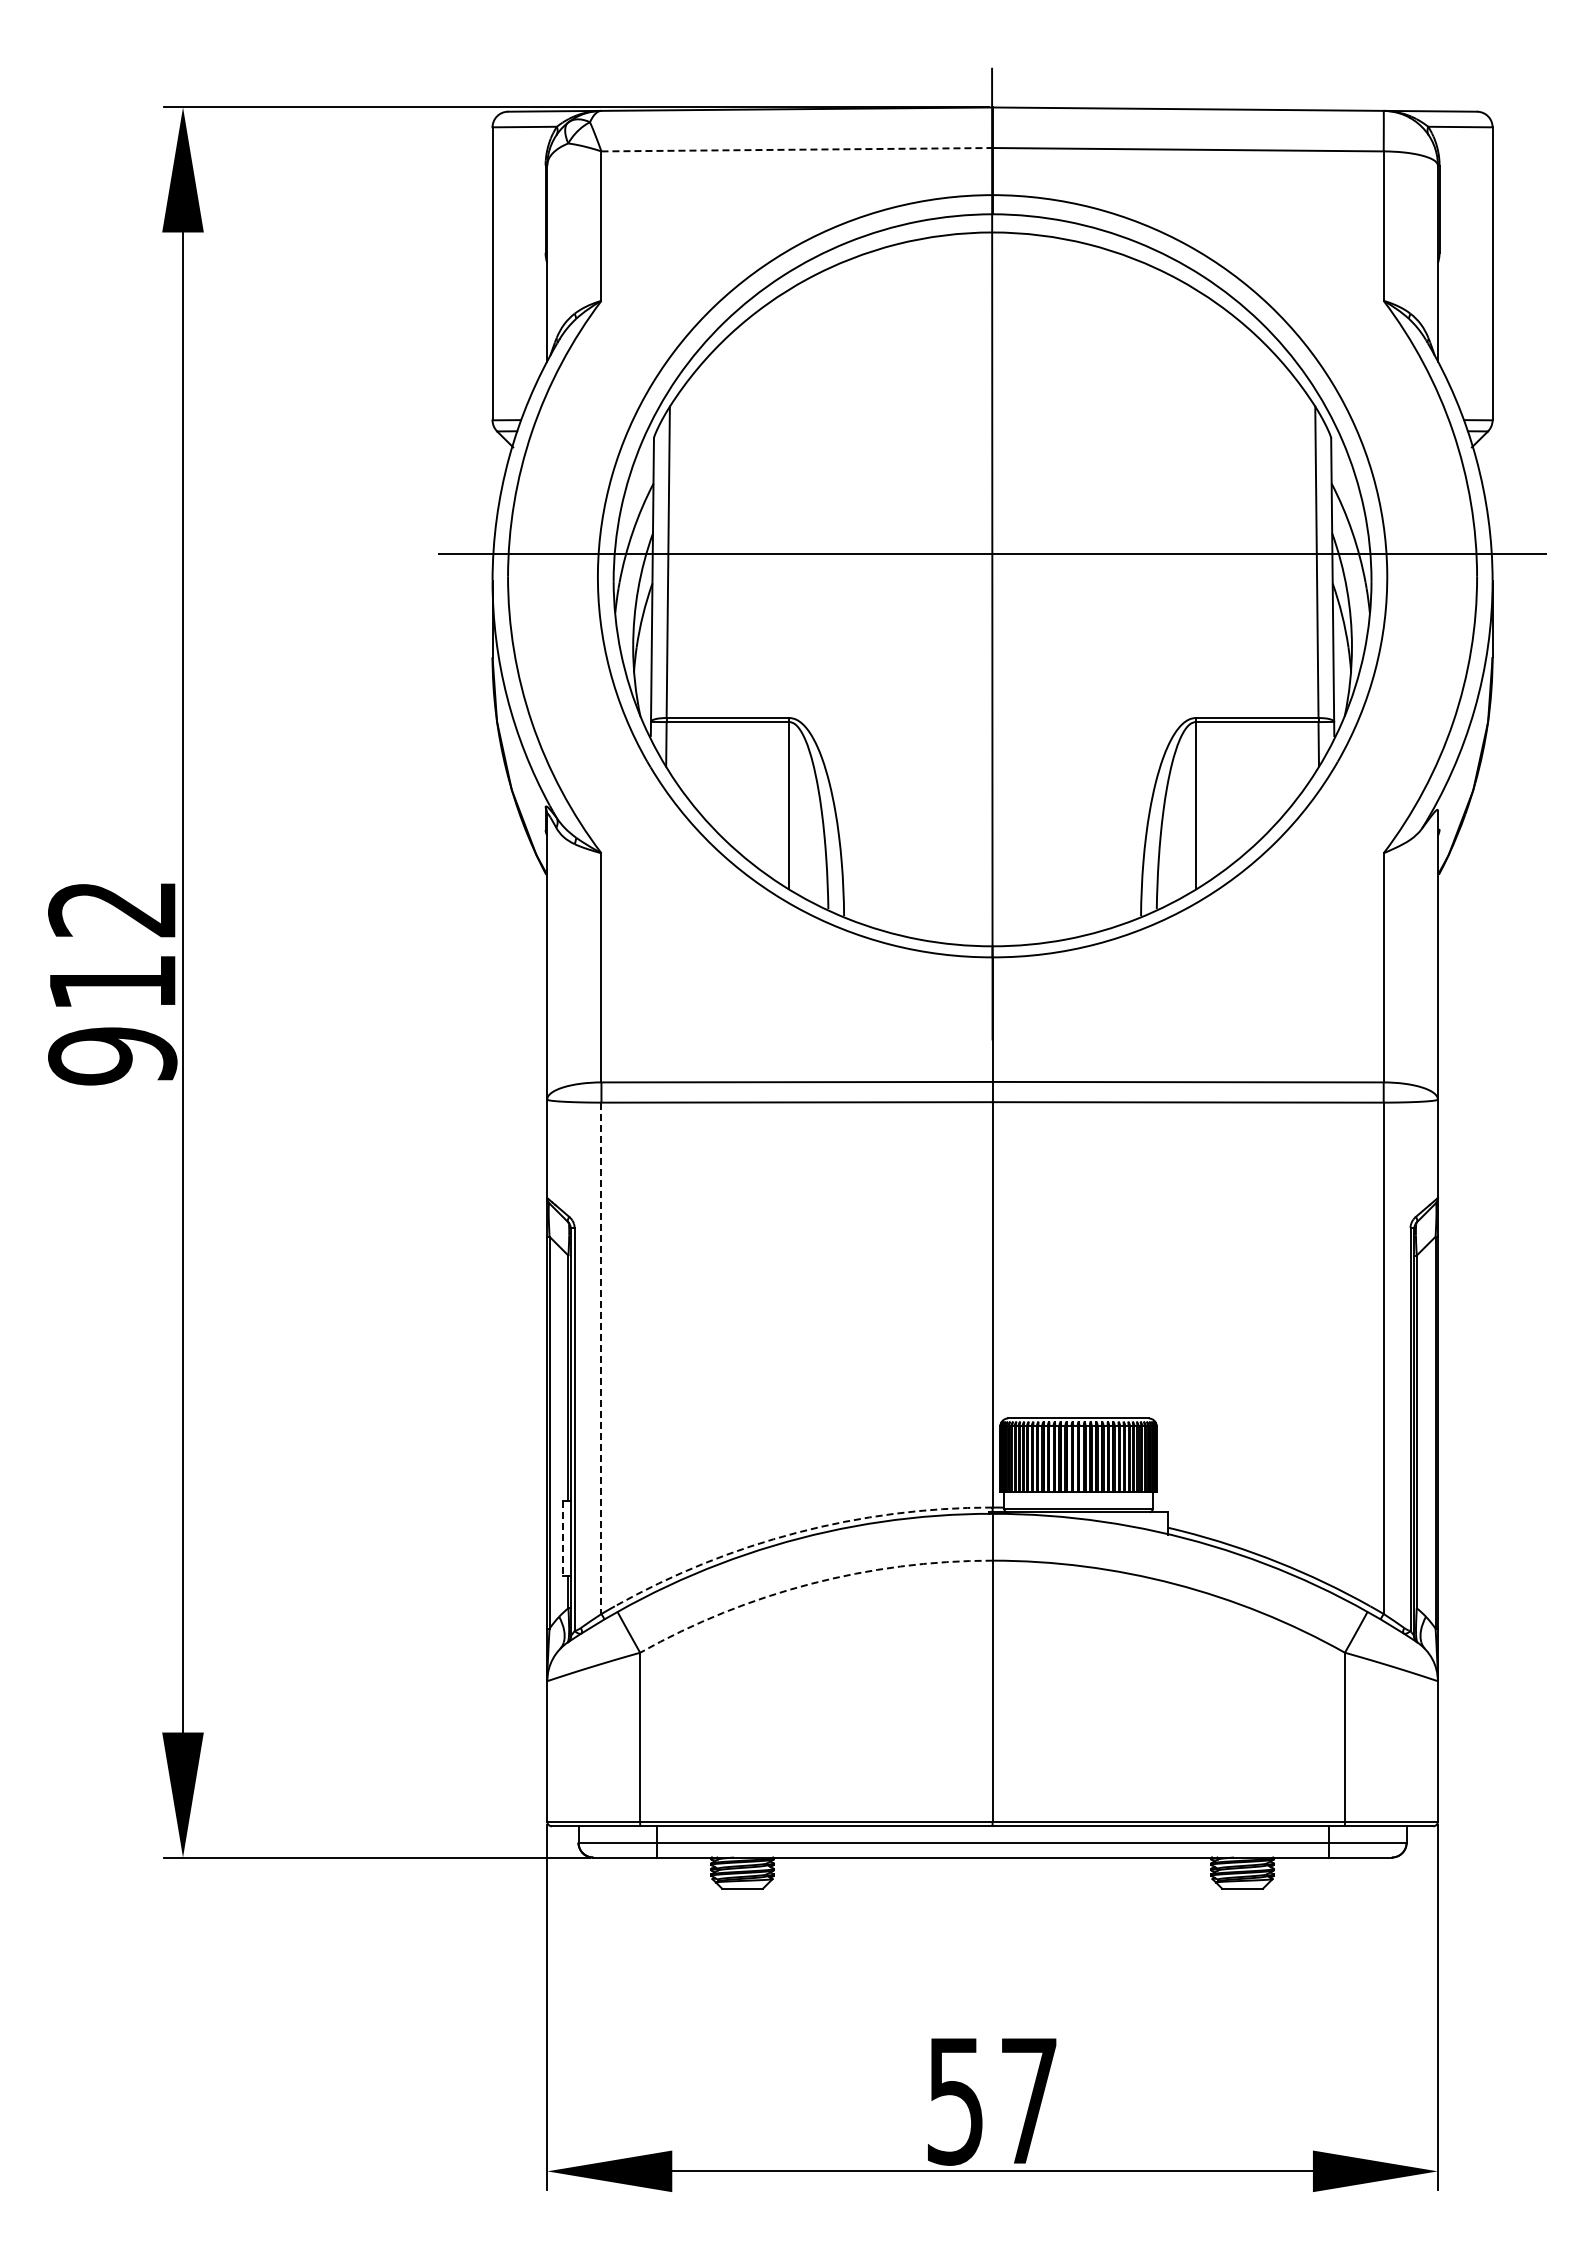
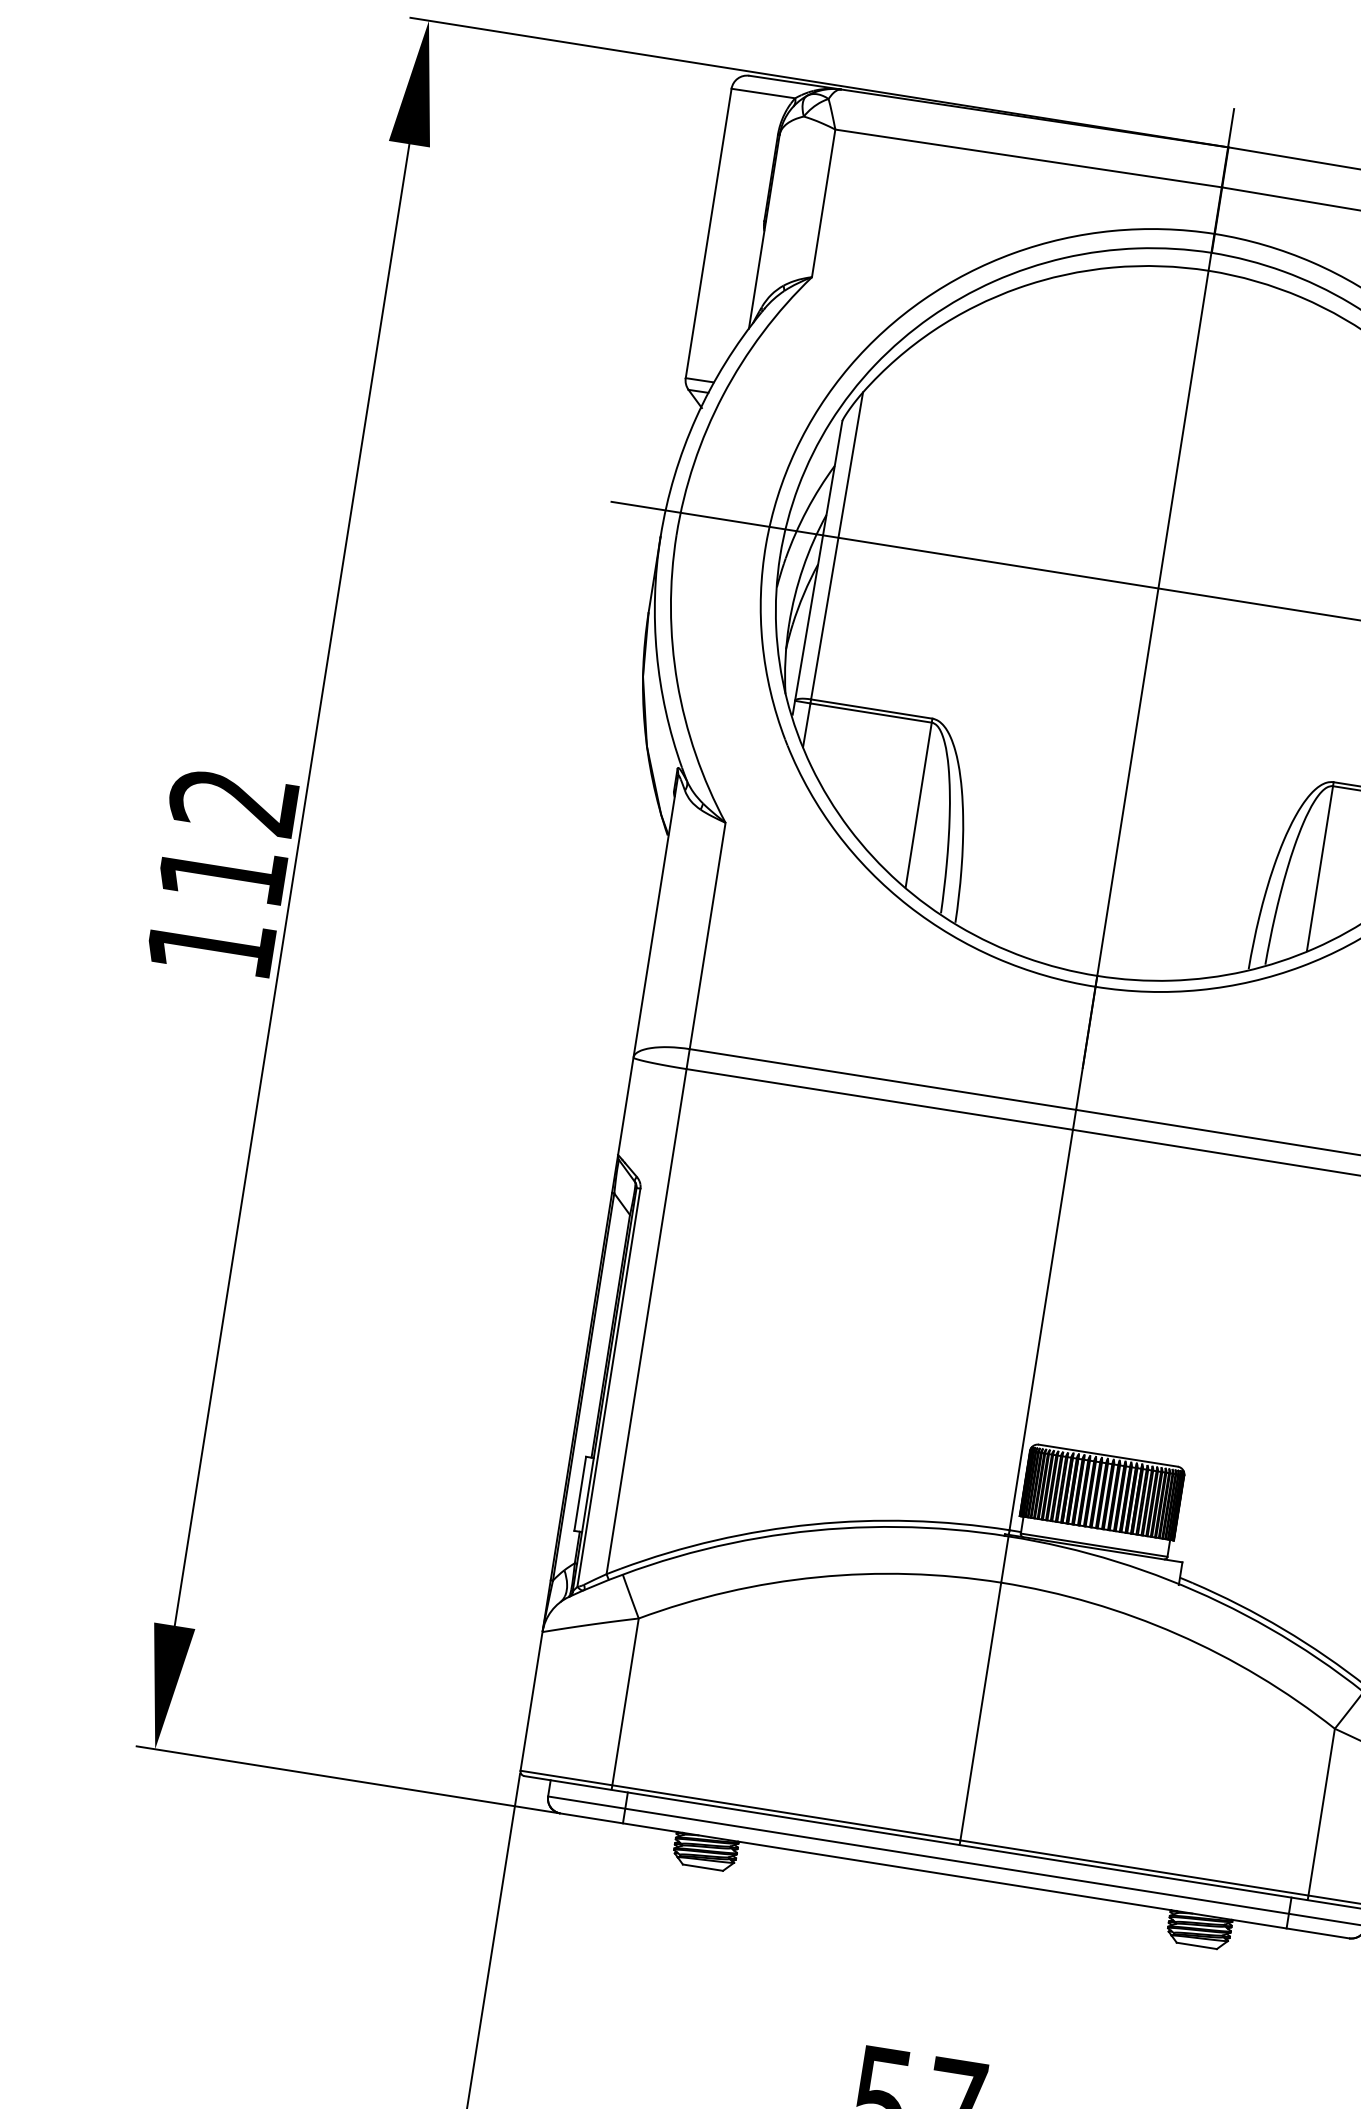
line: (797, 149) -> (1029, 158), dashed -> solid
text: (112, 1056) -> (210, 947), 912 -> 112
line: (601, 1358) -> (646, 1321), dashed -> solid
arc: (797, 1532) -> (812, 1524), dashed -> solid
line: (562, 1538) -> (579, 1493), dashed -> solid
arc: (810, 1584) -> (817, 1577), dashed -> solid

